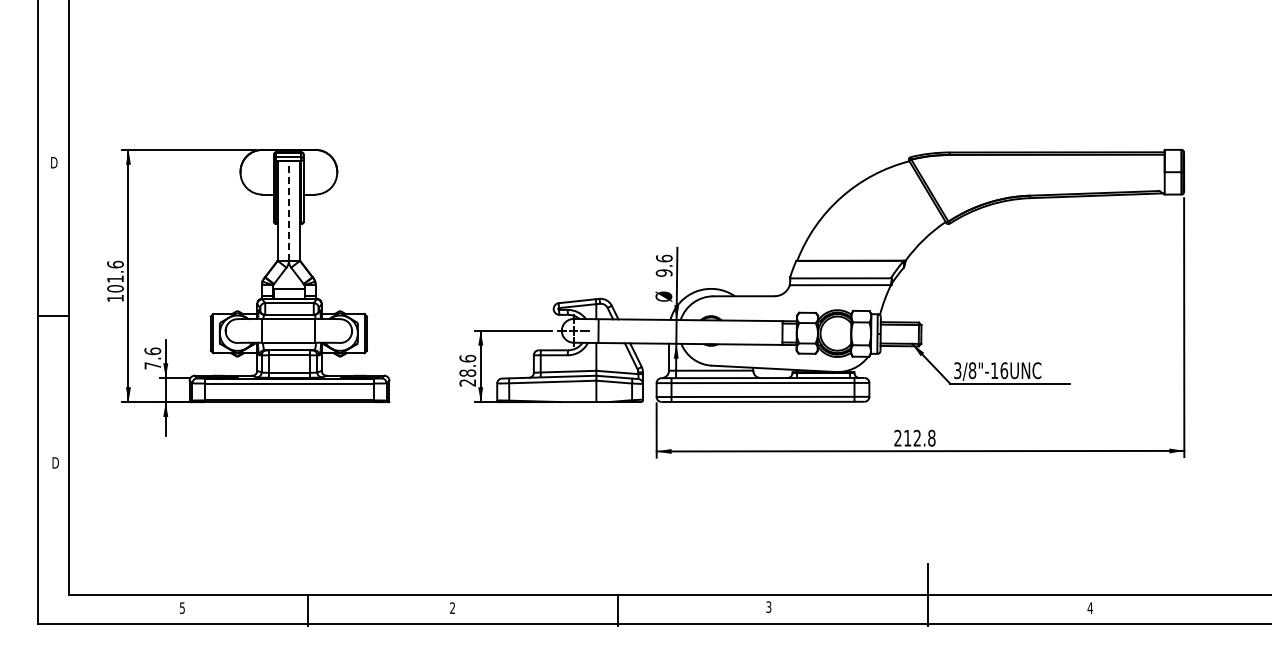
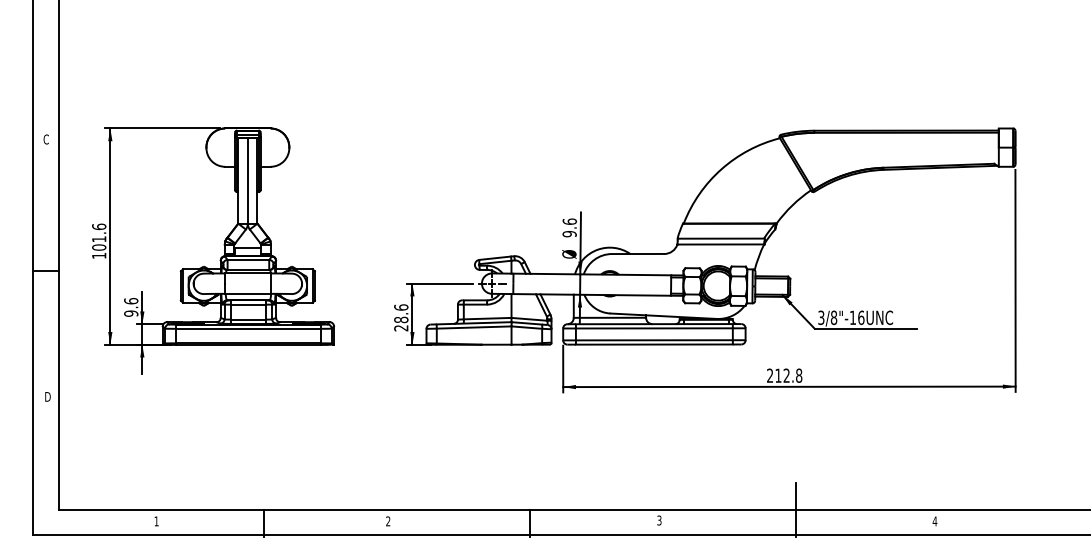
text: (53, 162) -> (46, 139), D -> C
line: (288, 211) -> (247, 181), dashed -> solid
text: (152, 365) -> (130, 313), 7.6 -> 9.6
text: (182, 607) -> (156, 520), 5 -> 1

